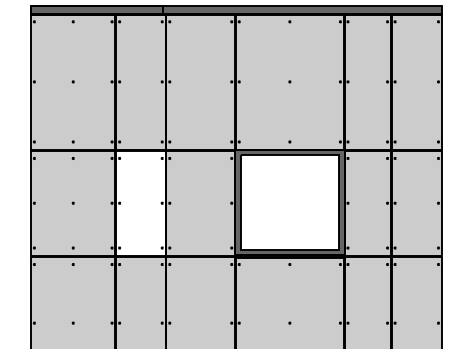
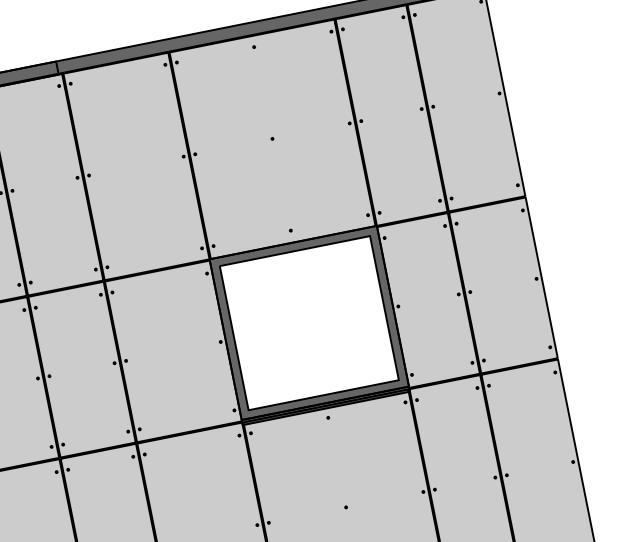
fill: (140, 202) -> (81, 368), added

